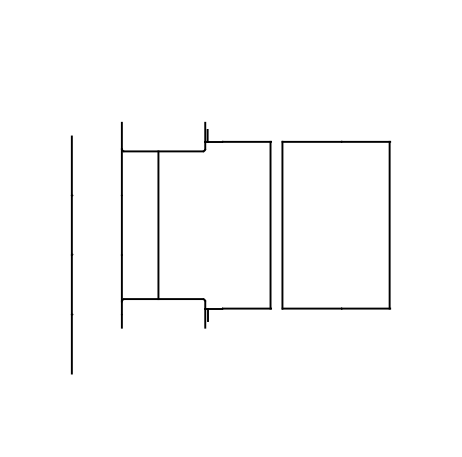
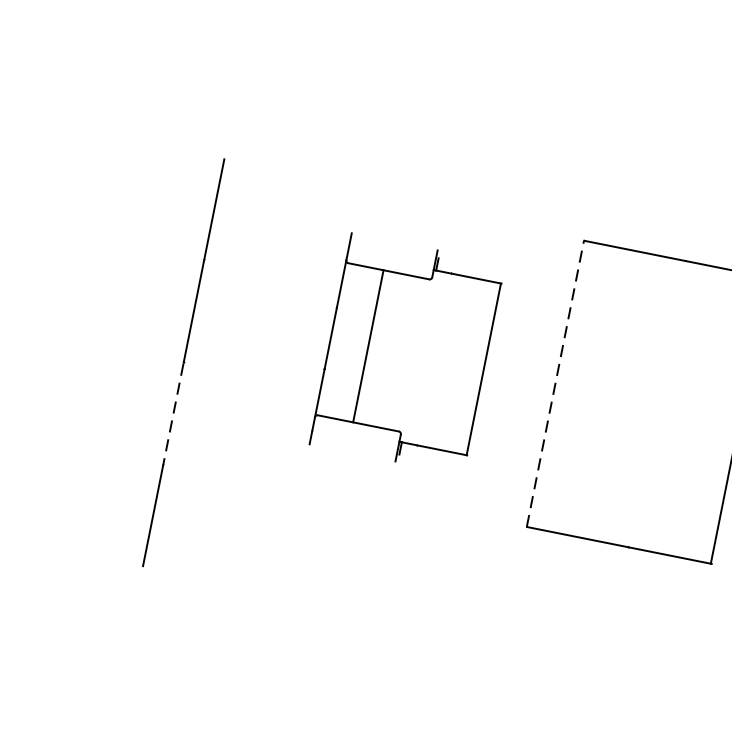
part: (195, 224) -> (406, 352), size x0.6
line: (282, 224) -> (555, 382), solid -> dashed
line: (71, 285) -> (172, 414), solid -> dashed

